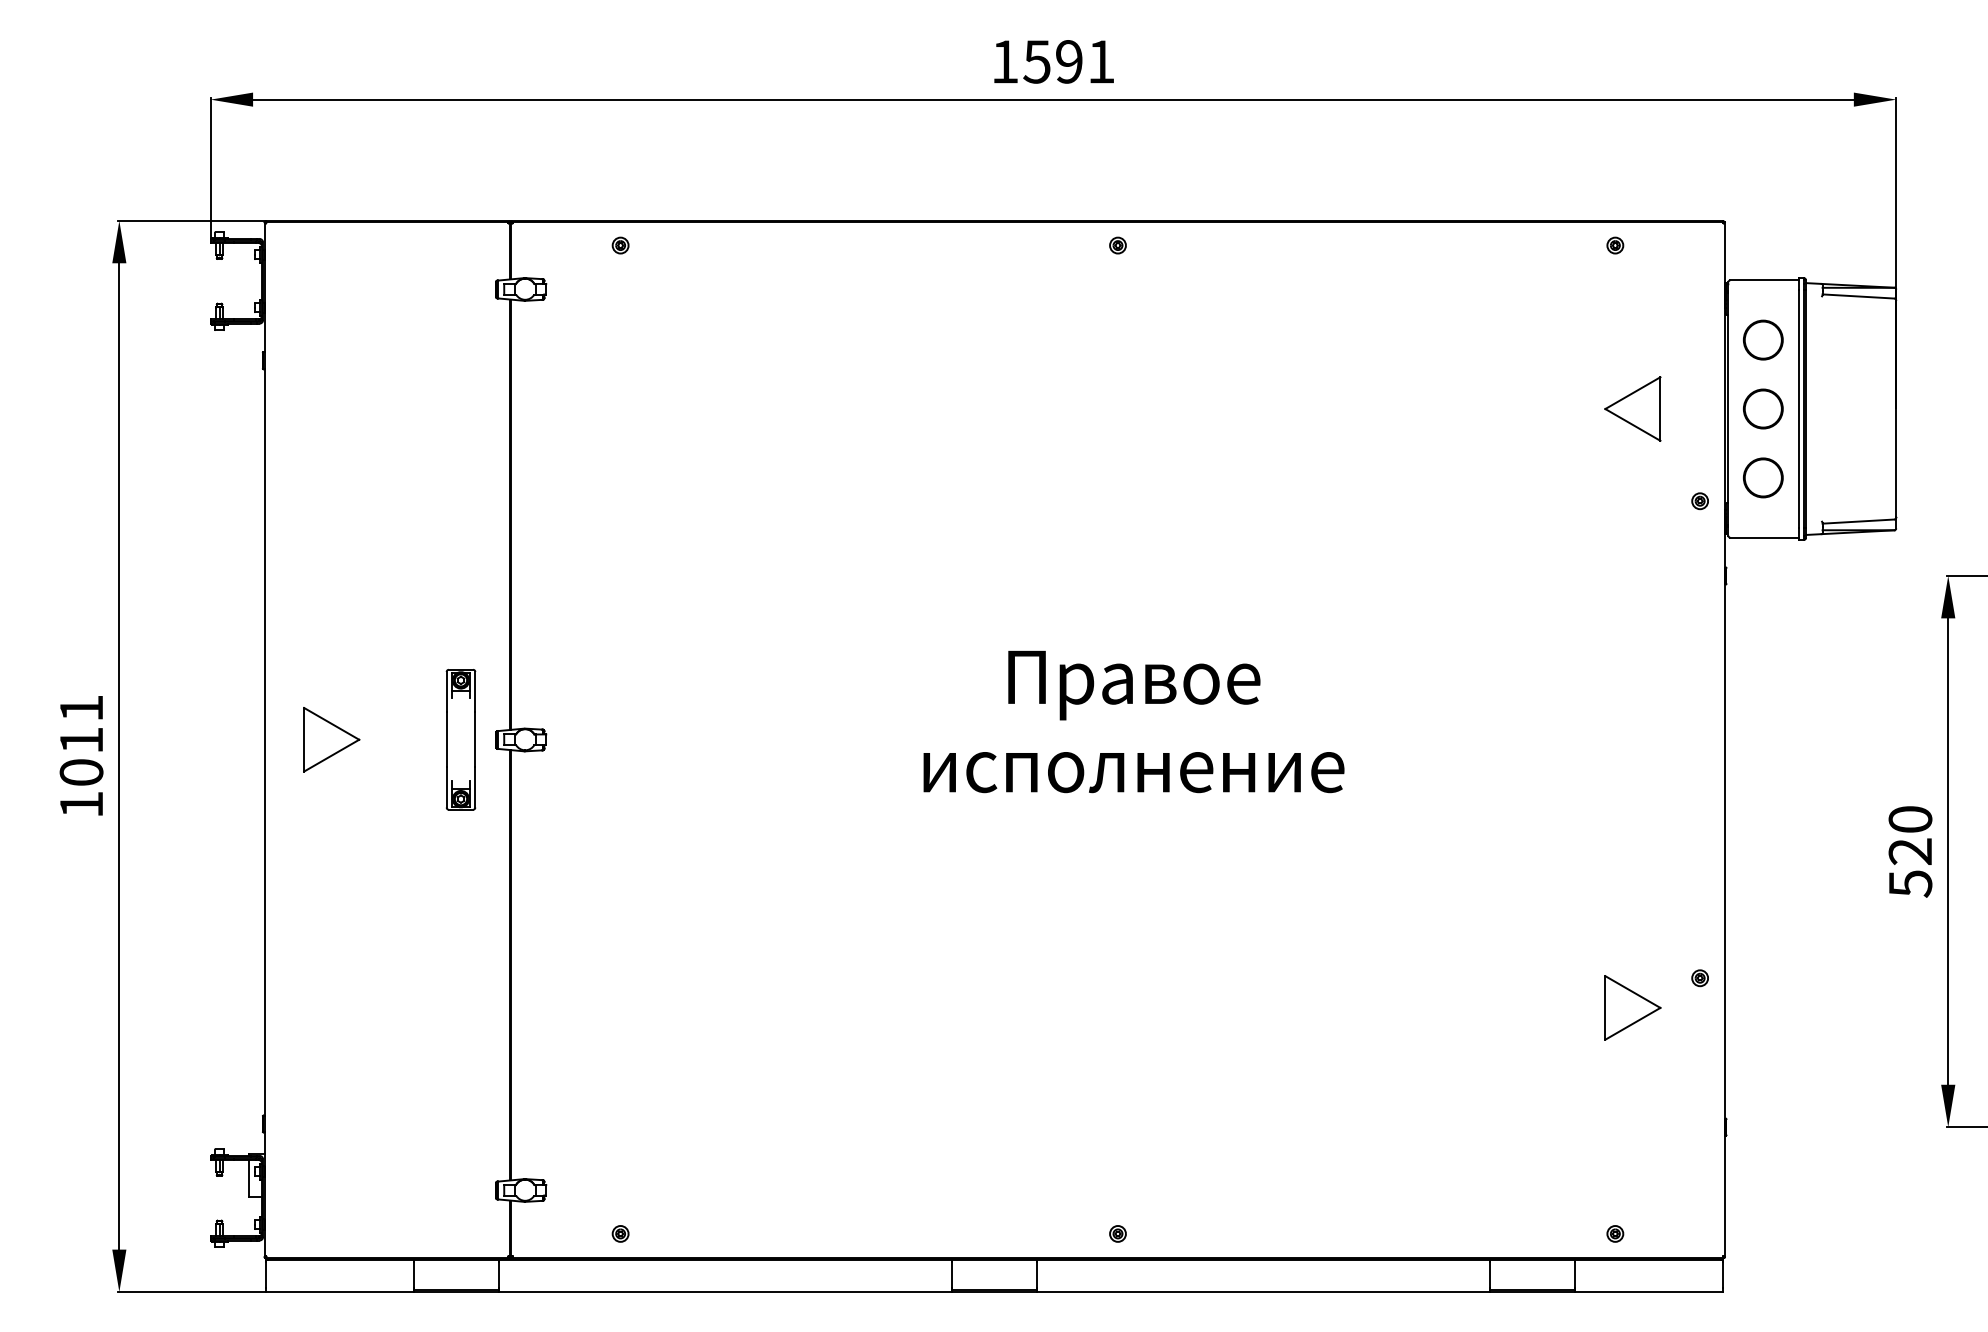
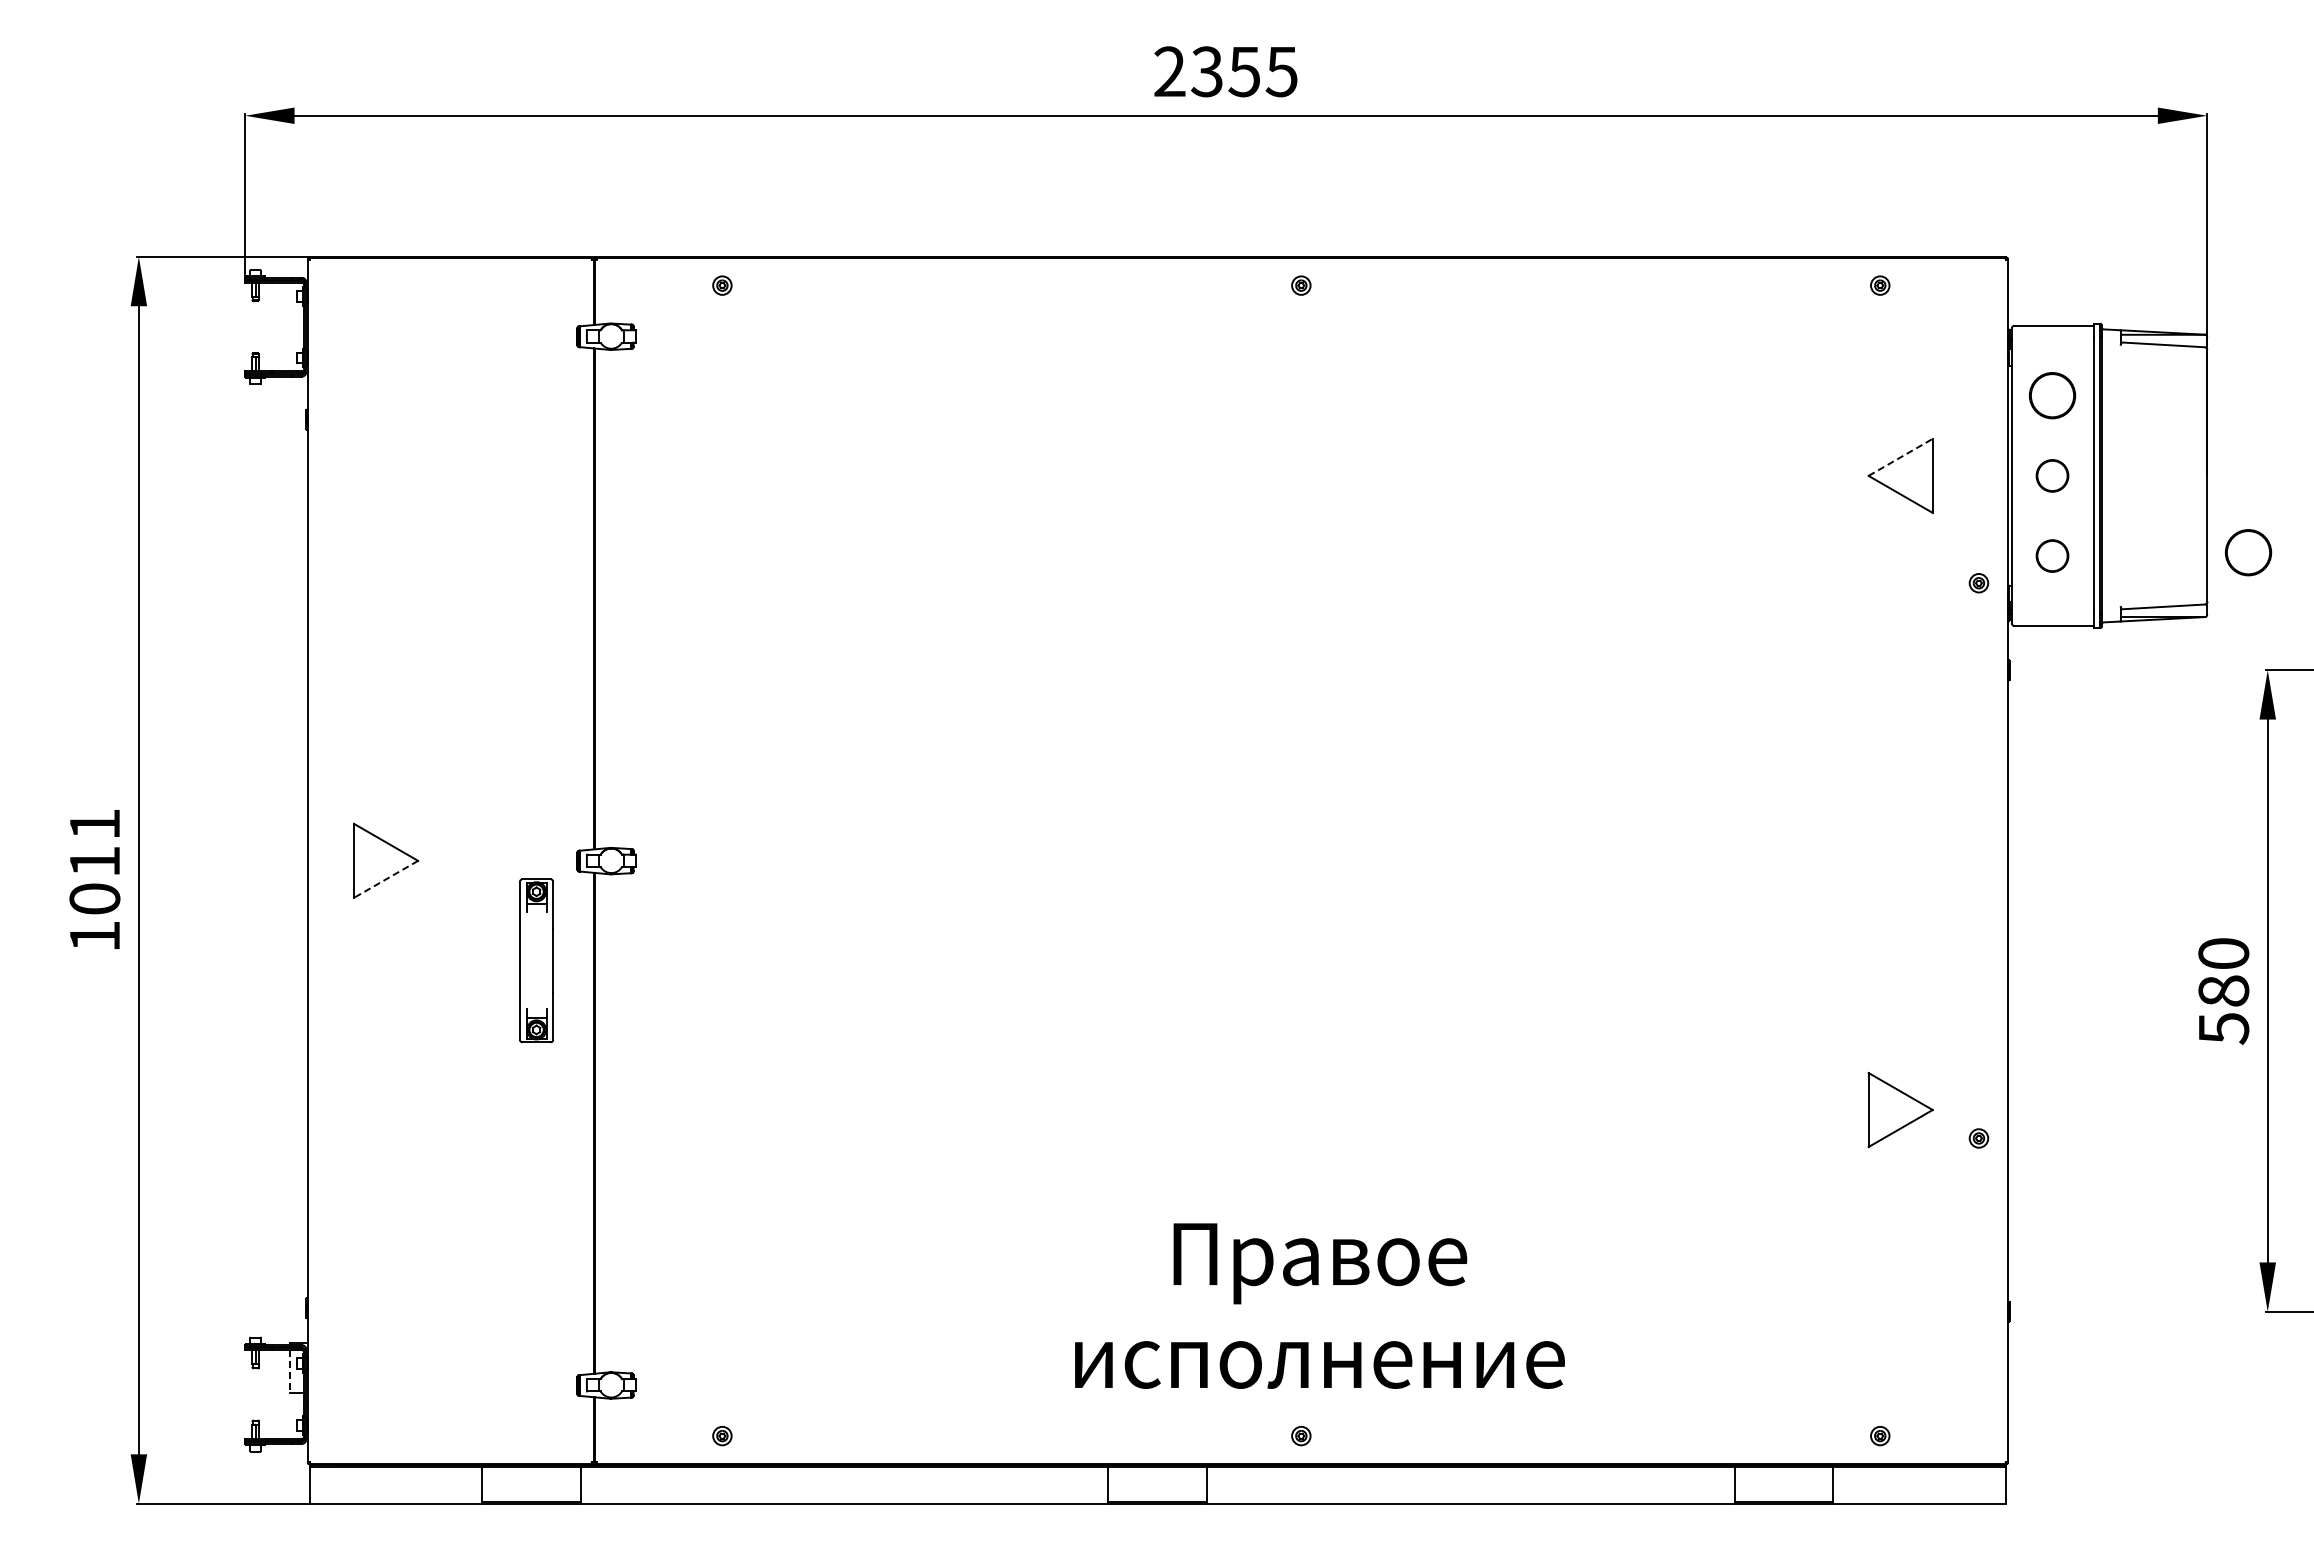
text: (1052, 61) -> (1225, 71), 1591 -> 2355
line: (1633, 393) -> (1901, 457), solid -> dashed
part: (1763, 408) -> (2052, 475), size x0.7
part: (1931, 474) -> (2248, 552), added
part: (1763, 477) -> (2052, 555), size x0.7
text: (1133, 721) -> (1319, 1305), moved
part: (460, 739) -> (536, 960), moved
line: (331, 755) -> (385, 879), solid -> dashed
text: (1910, 851) -> (2223, 990), 520 -> 580
part: (1632, 1008) -> (1900, 1110), moved
line: (248, 1178) -> (289, 1371), solid -> dashed

